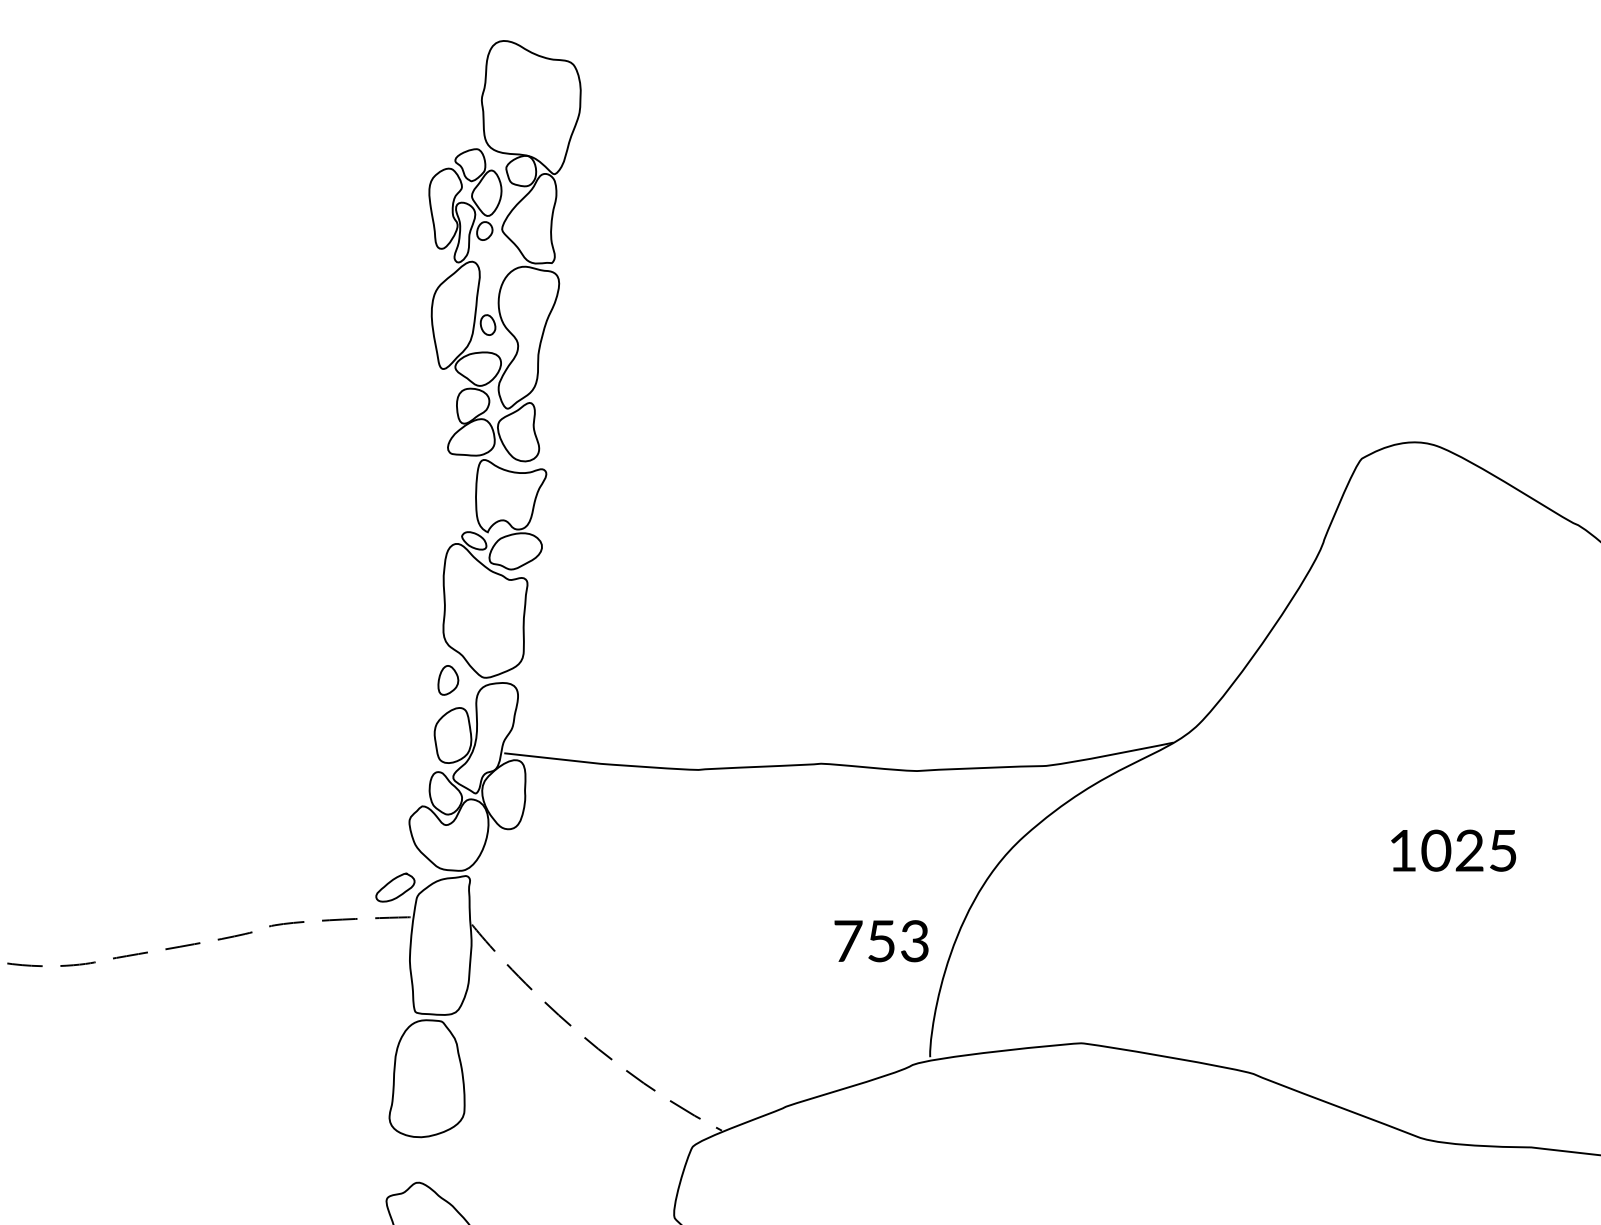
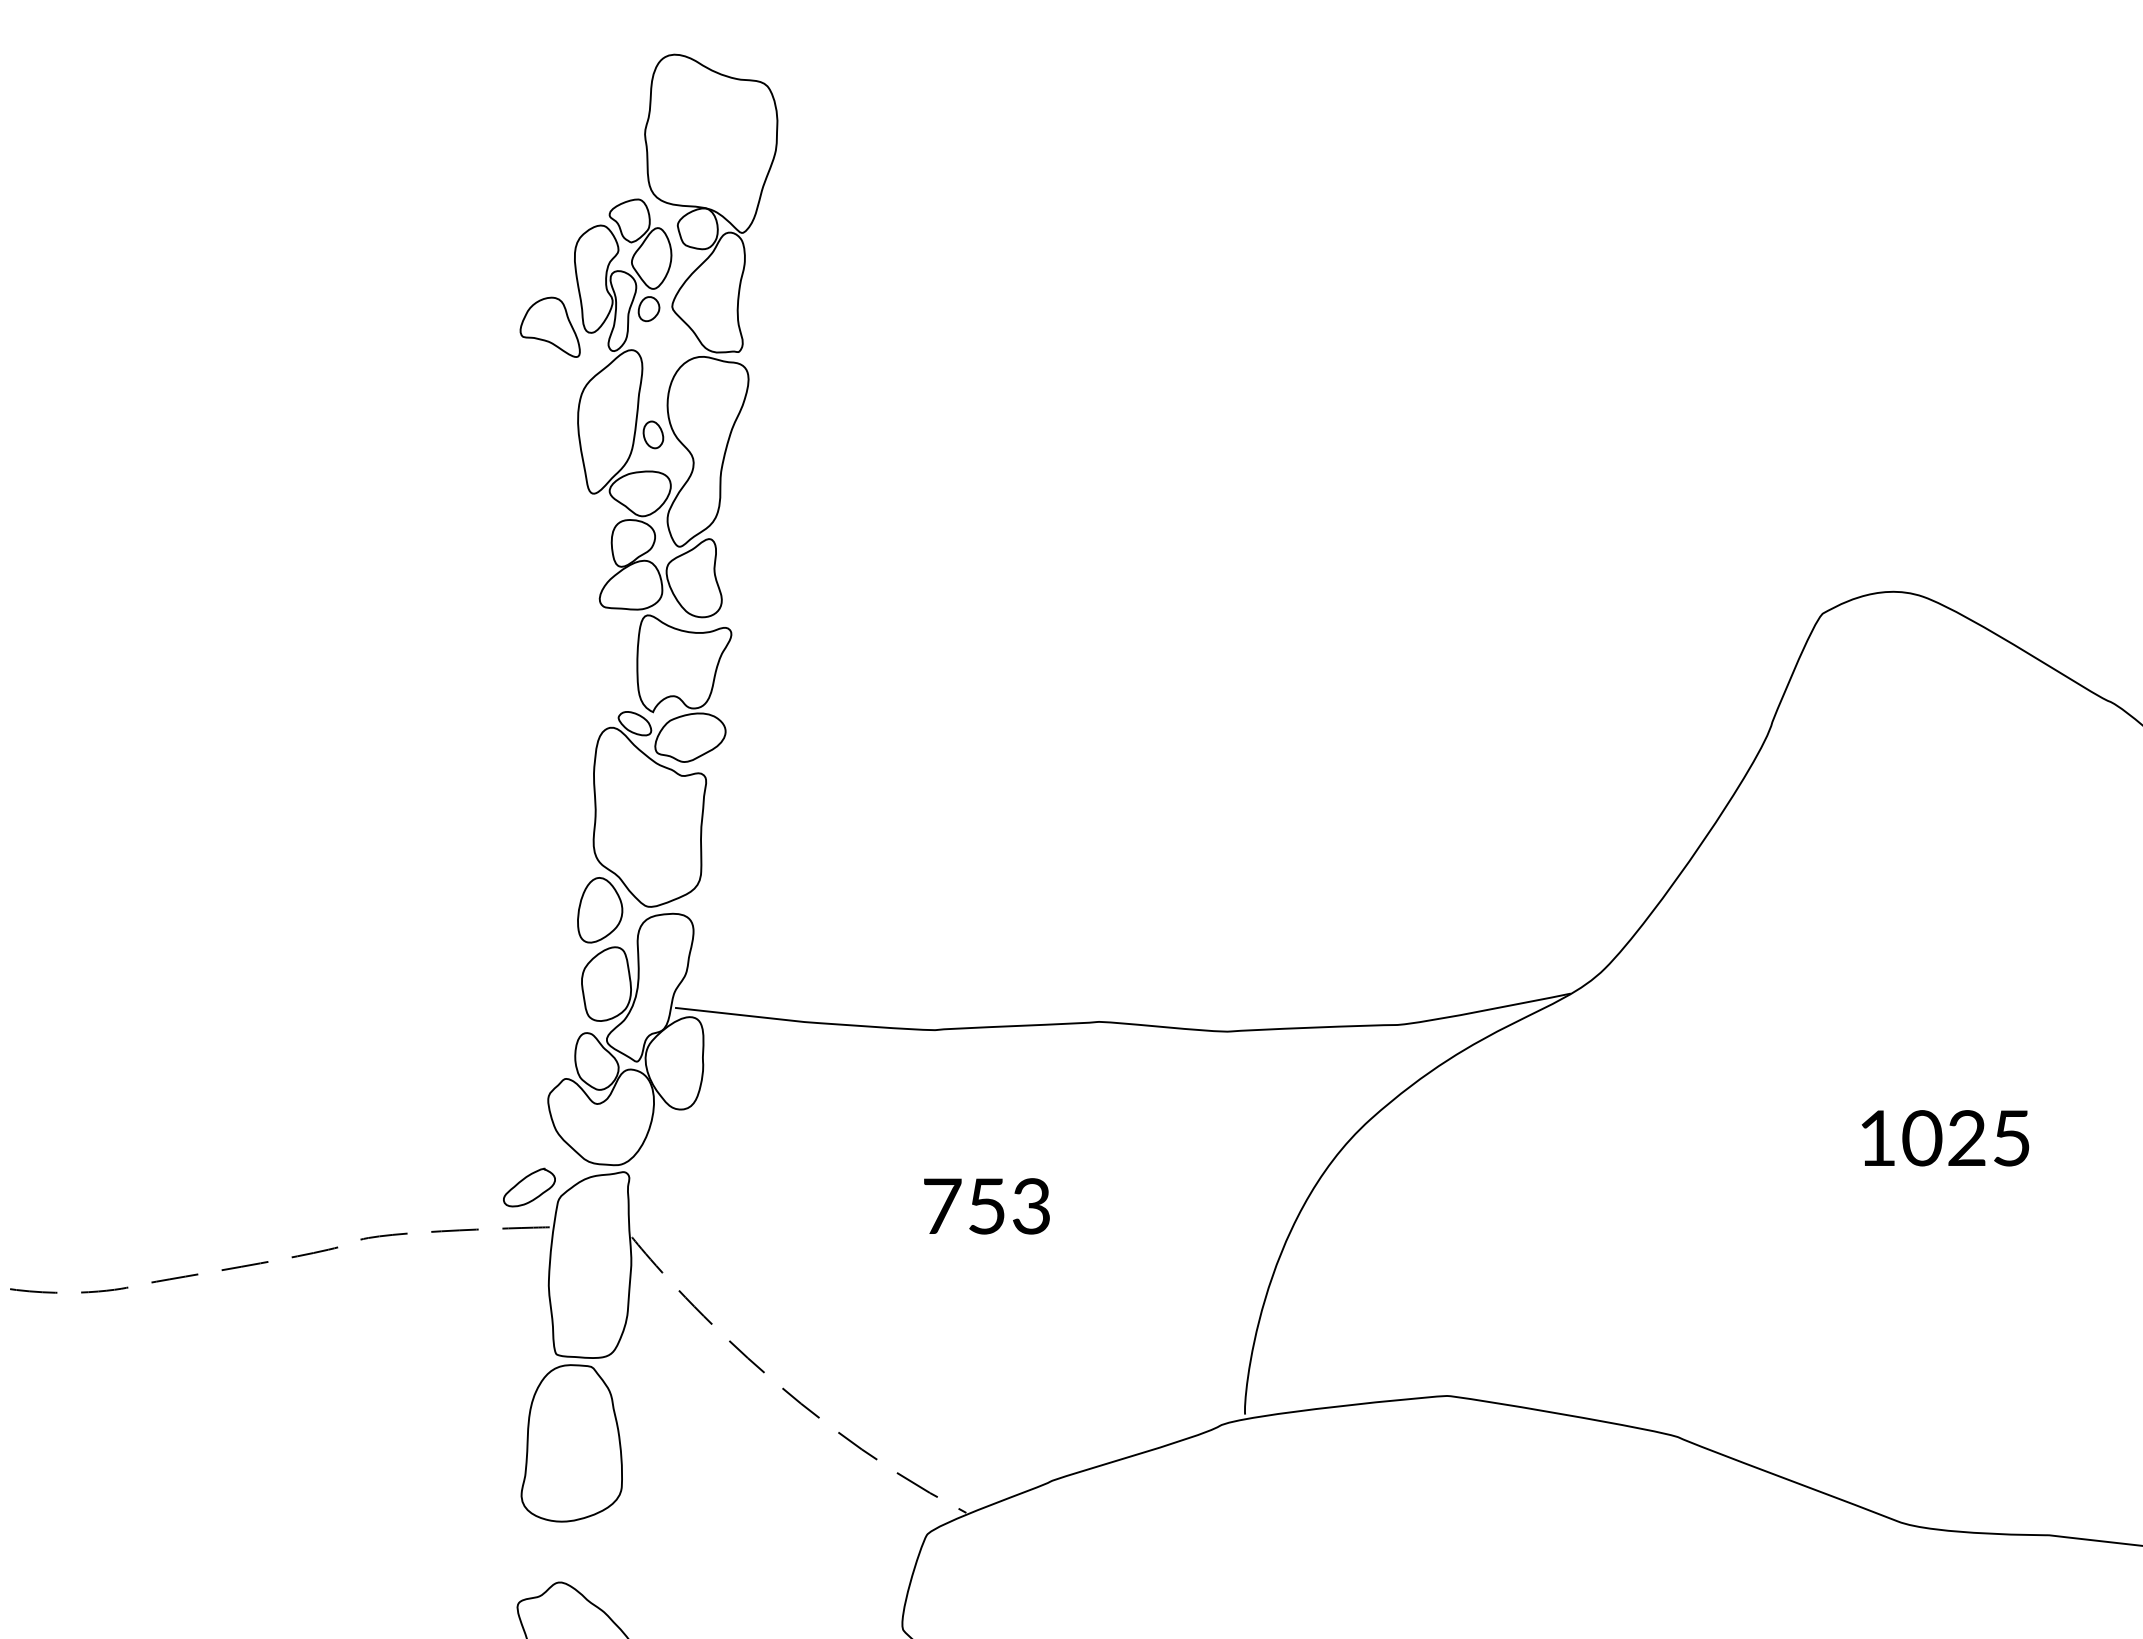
part: (410, 244) -> (549, 326), added
part: (448, 680) -> (600, 910), size x1.67
text: (881, 941) -> (986, 1206), moved

